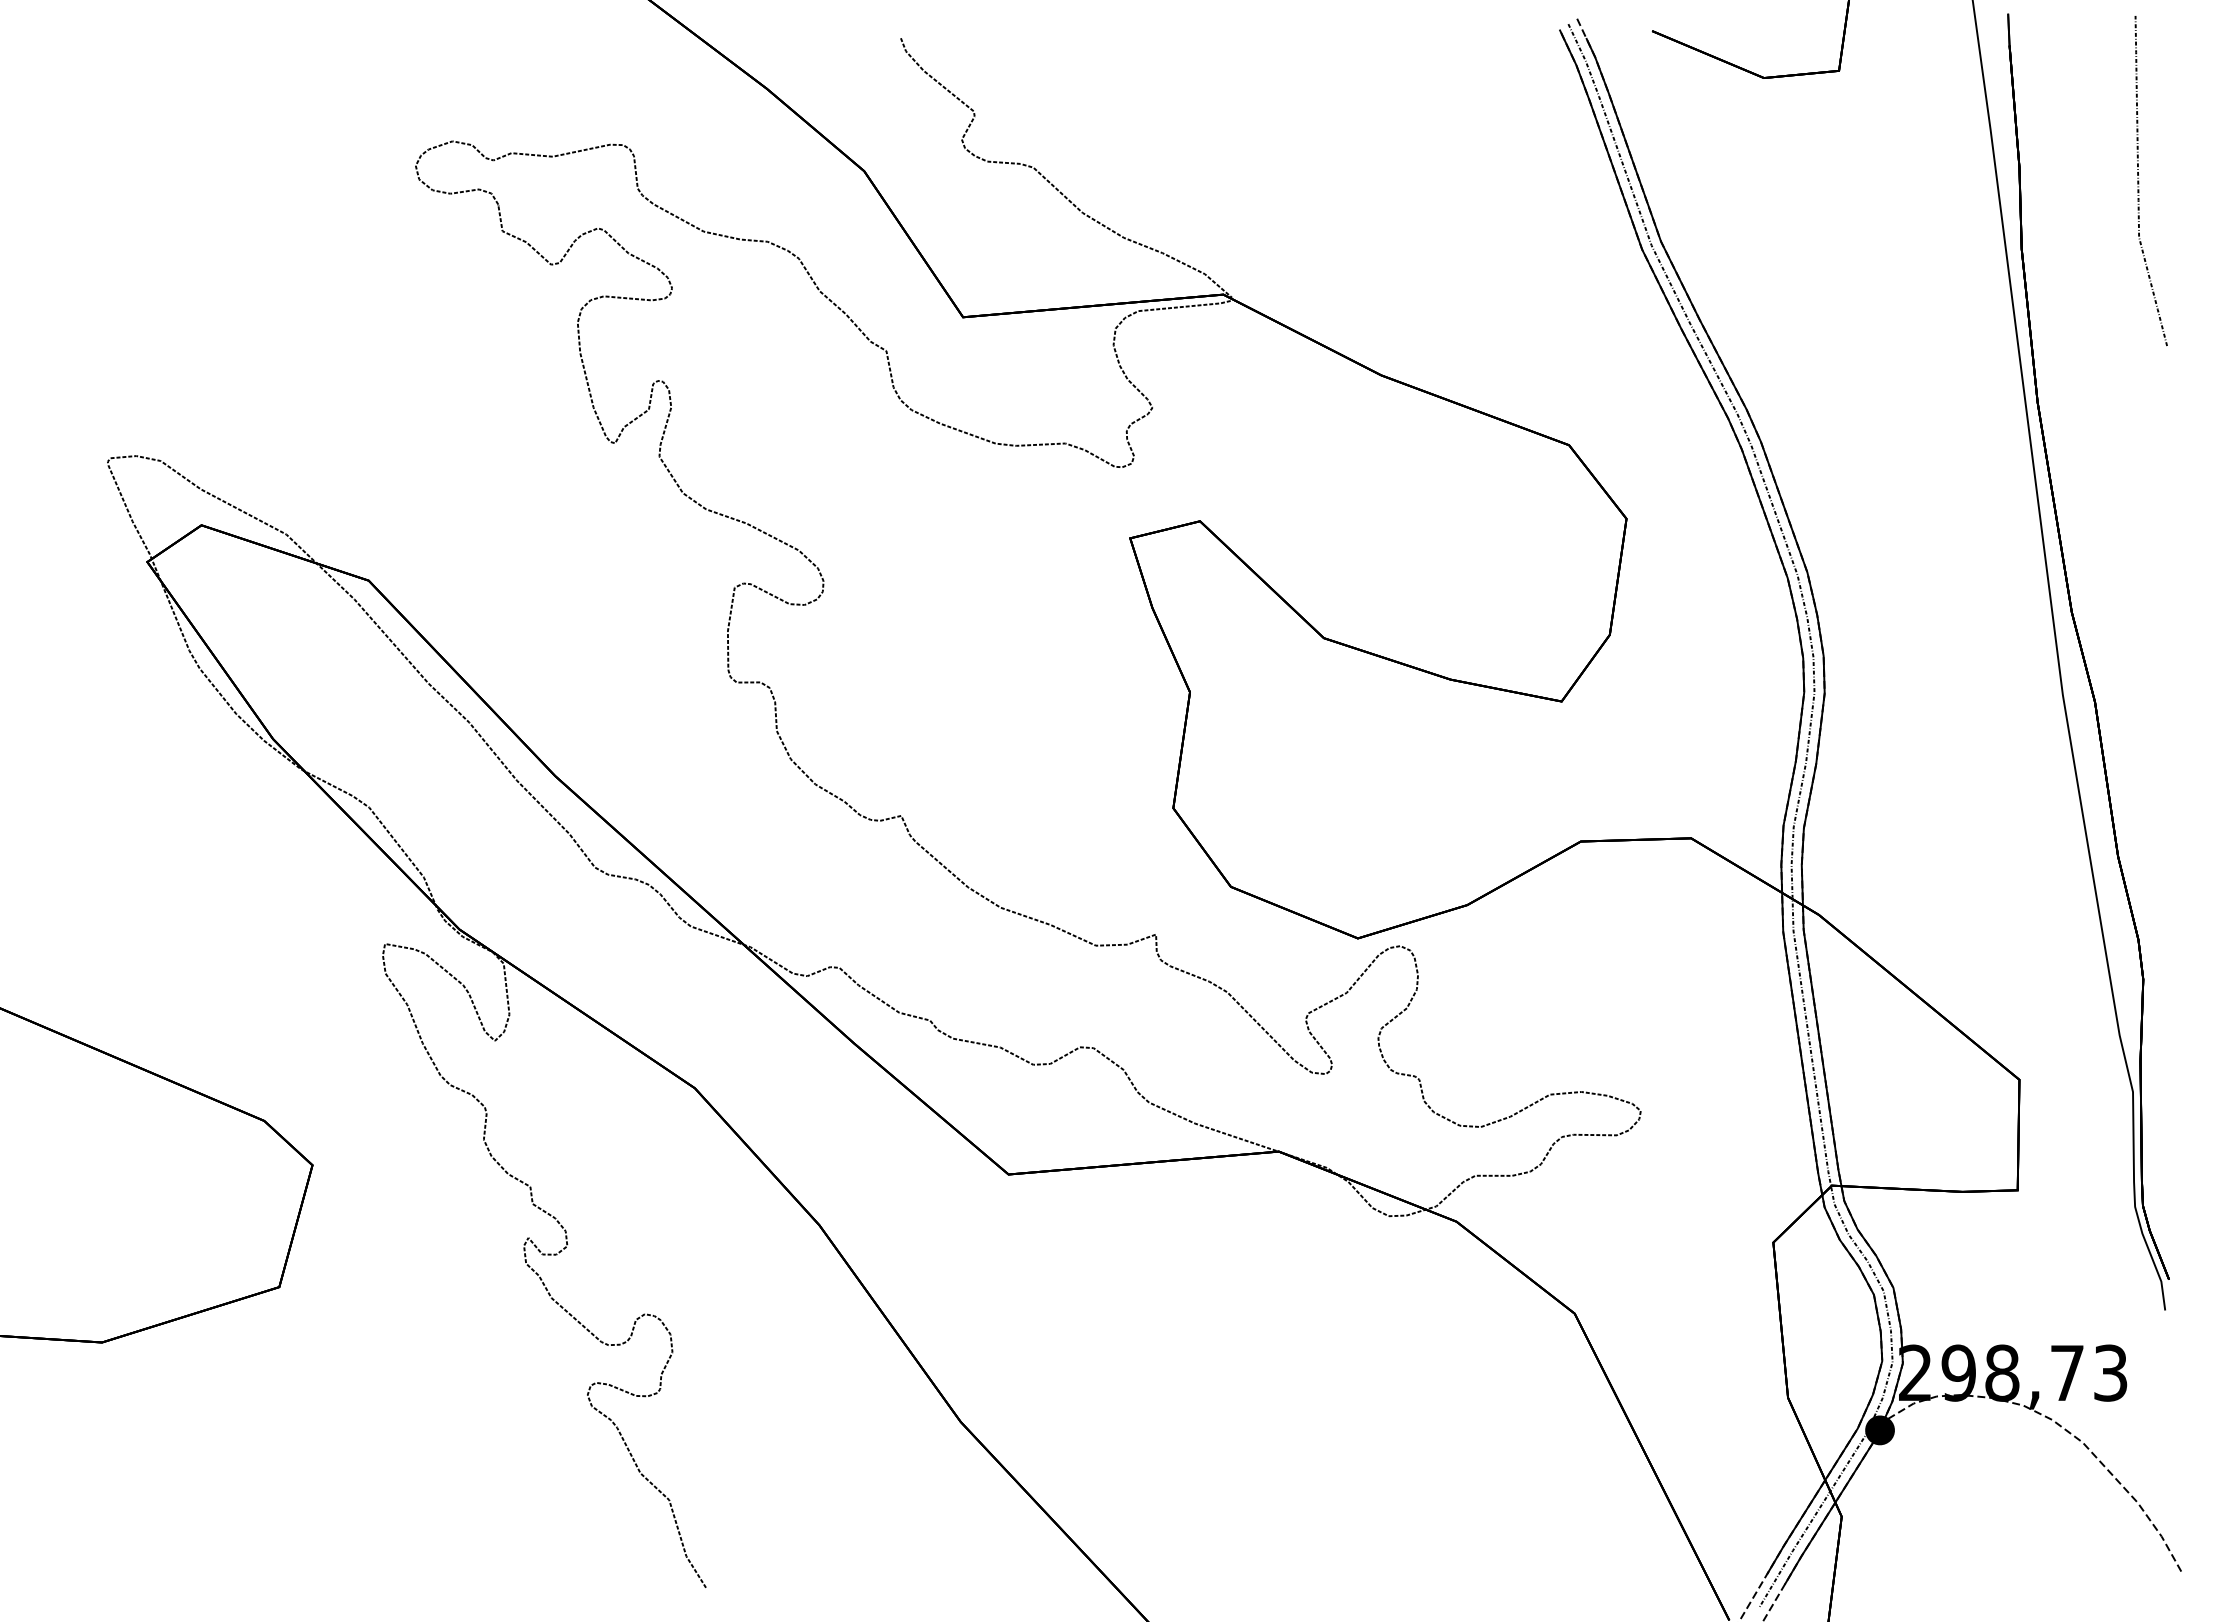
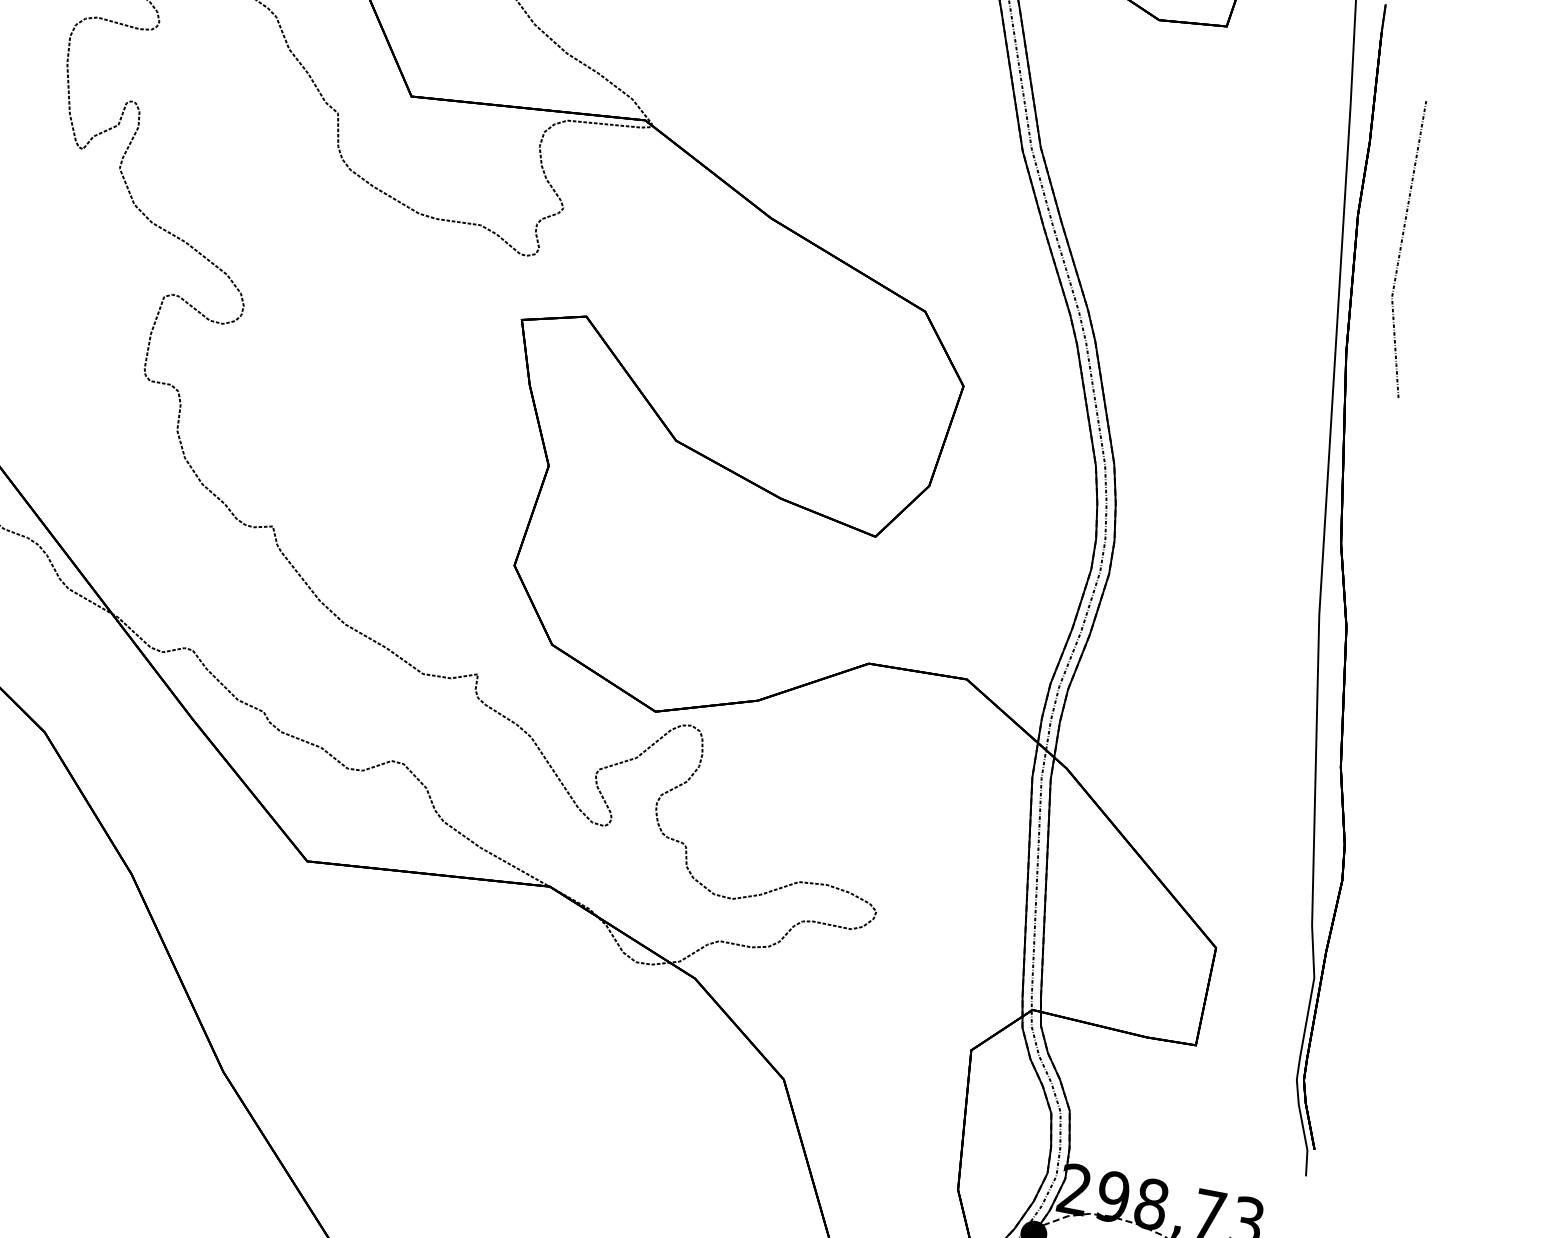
curve: (2139, 181) -> (1401, 248), moved

